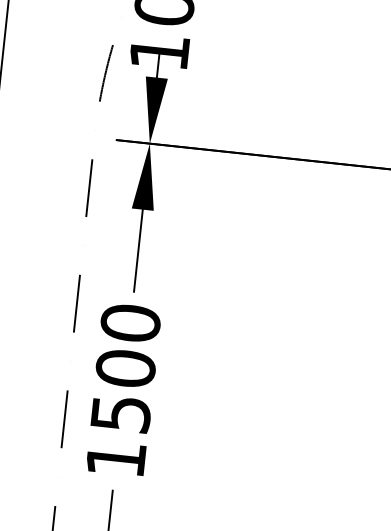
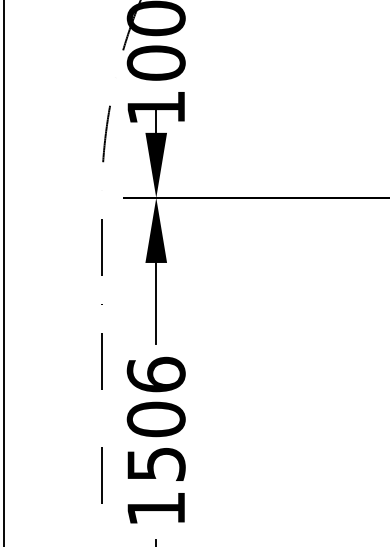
text: (129, 322) -> (155, 374), 1500 -> 1506

